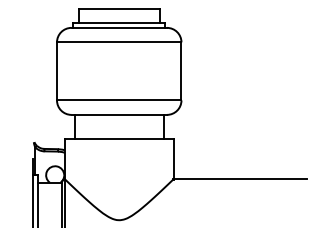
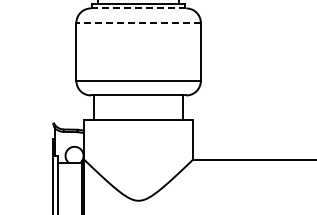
line: (119, 27) -> (138, 8), solid -> dashed
line: (118, 42) -> (137, 23), solid -> dashed

